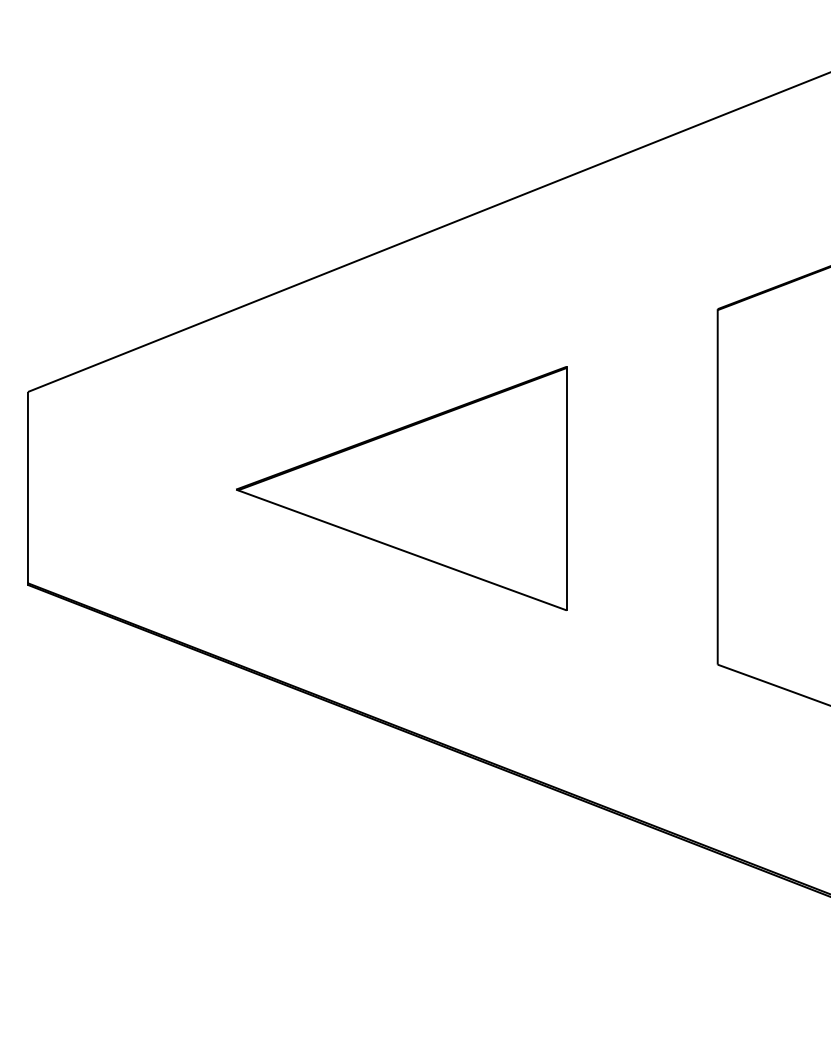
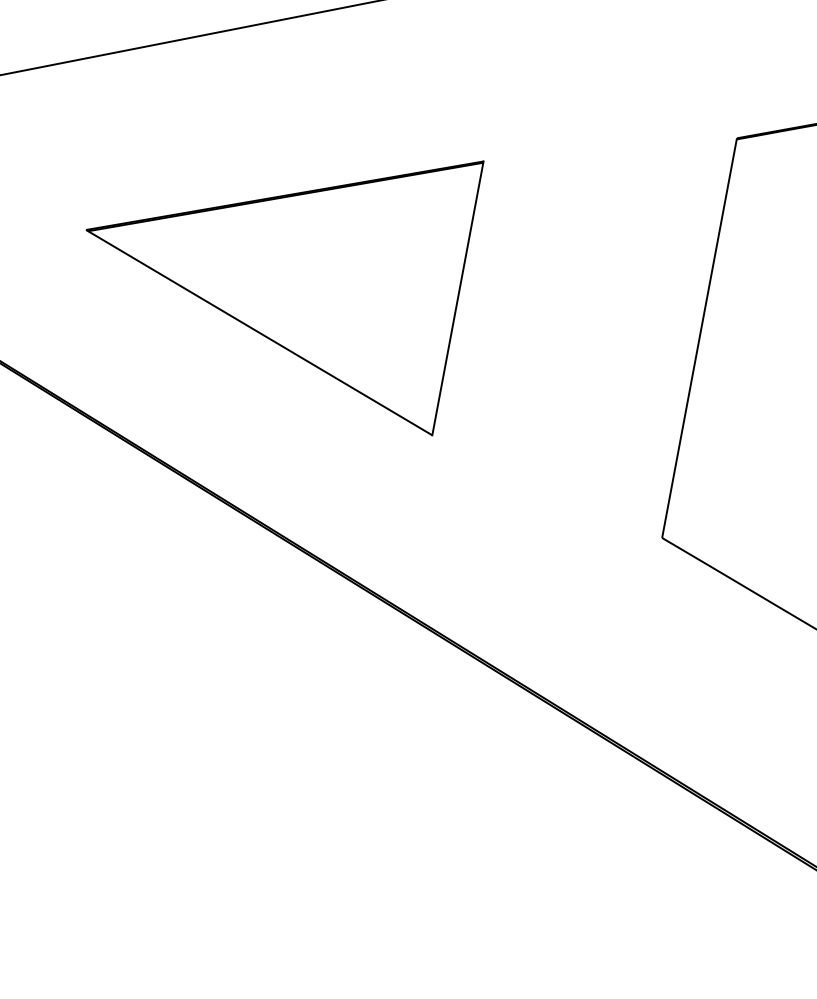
part: (401, 488) -> (272, 263), moved

